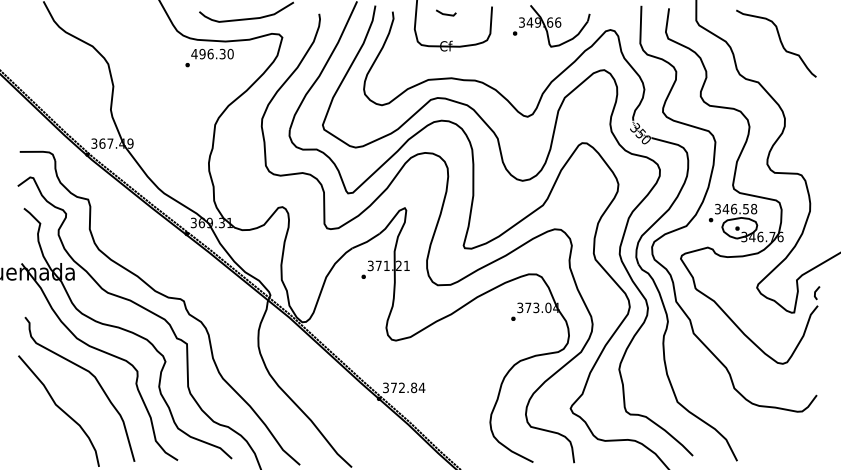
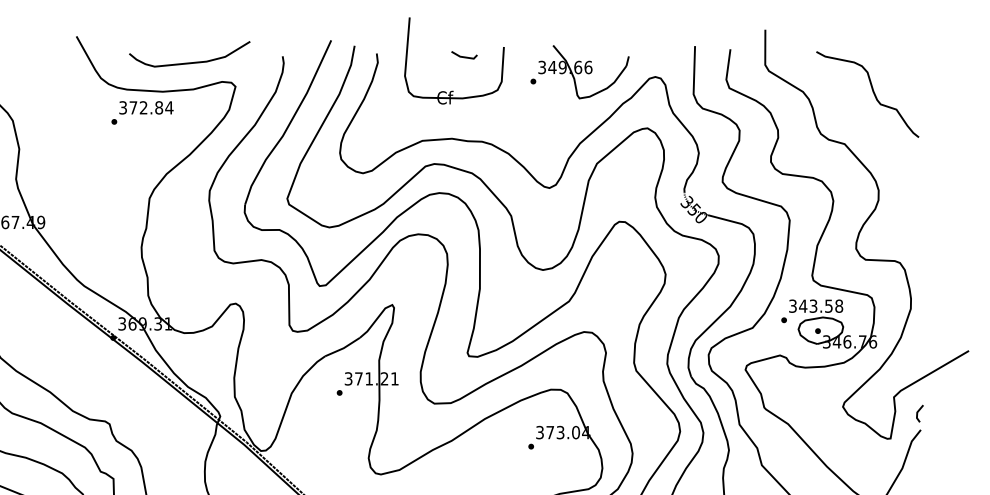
line: (446, 13) -> (464, 55), moved
text: (212, 53) -> (146, 107), 496.30 -> 372.84
text: (734, 208) -> (814, 305), 346.58 -> 343.58

